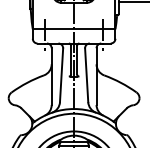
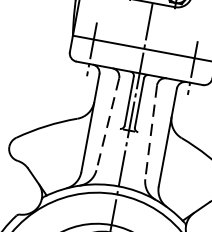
line: (61, 75) -> (107, 124), solid -> dashed
line: (86, 75) -> (150, 132), solid -> dashed

